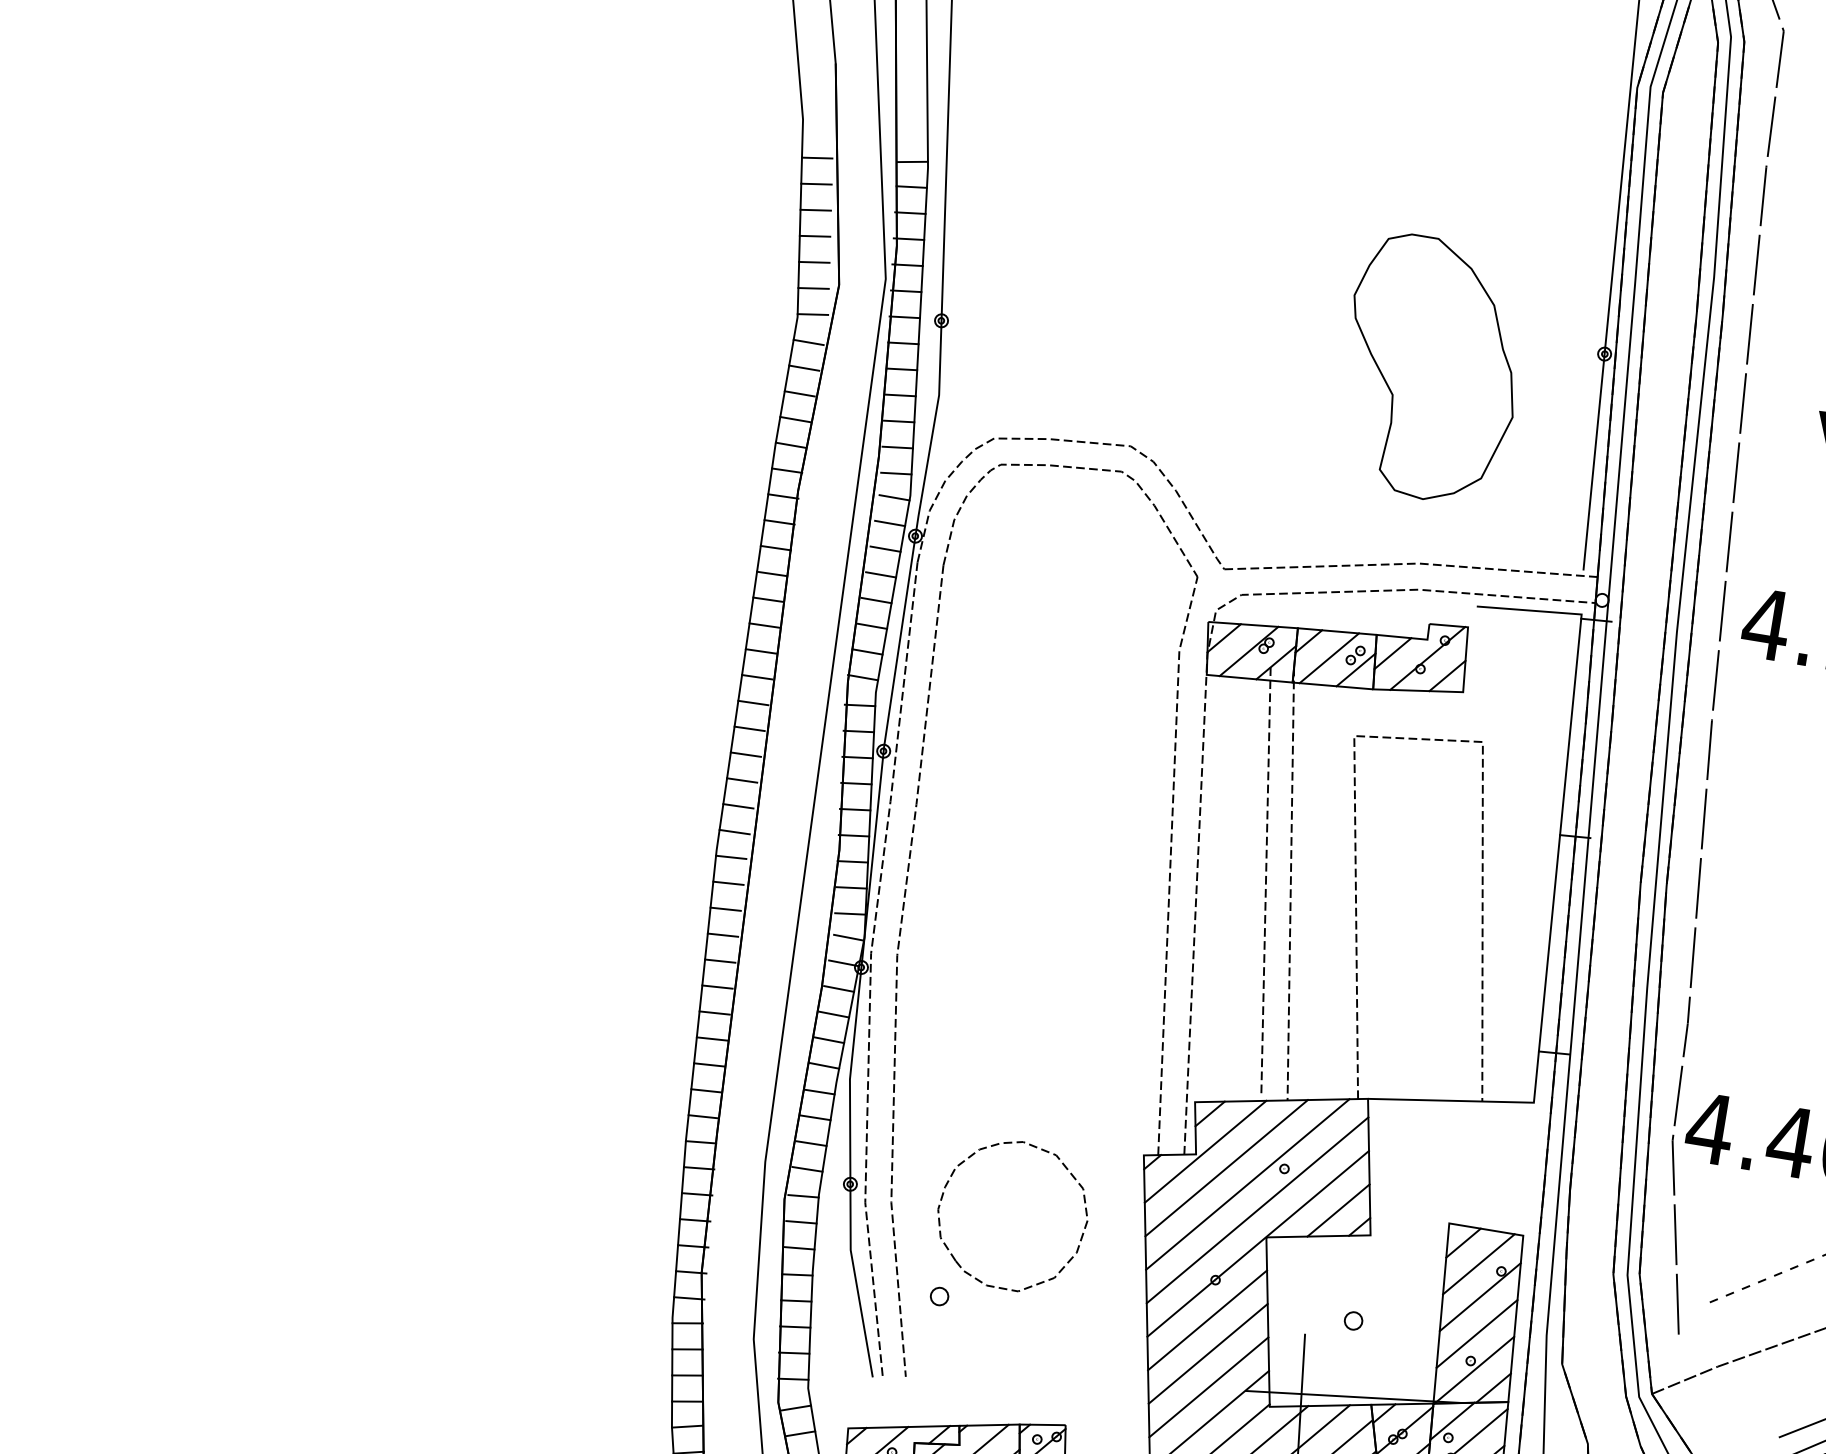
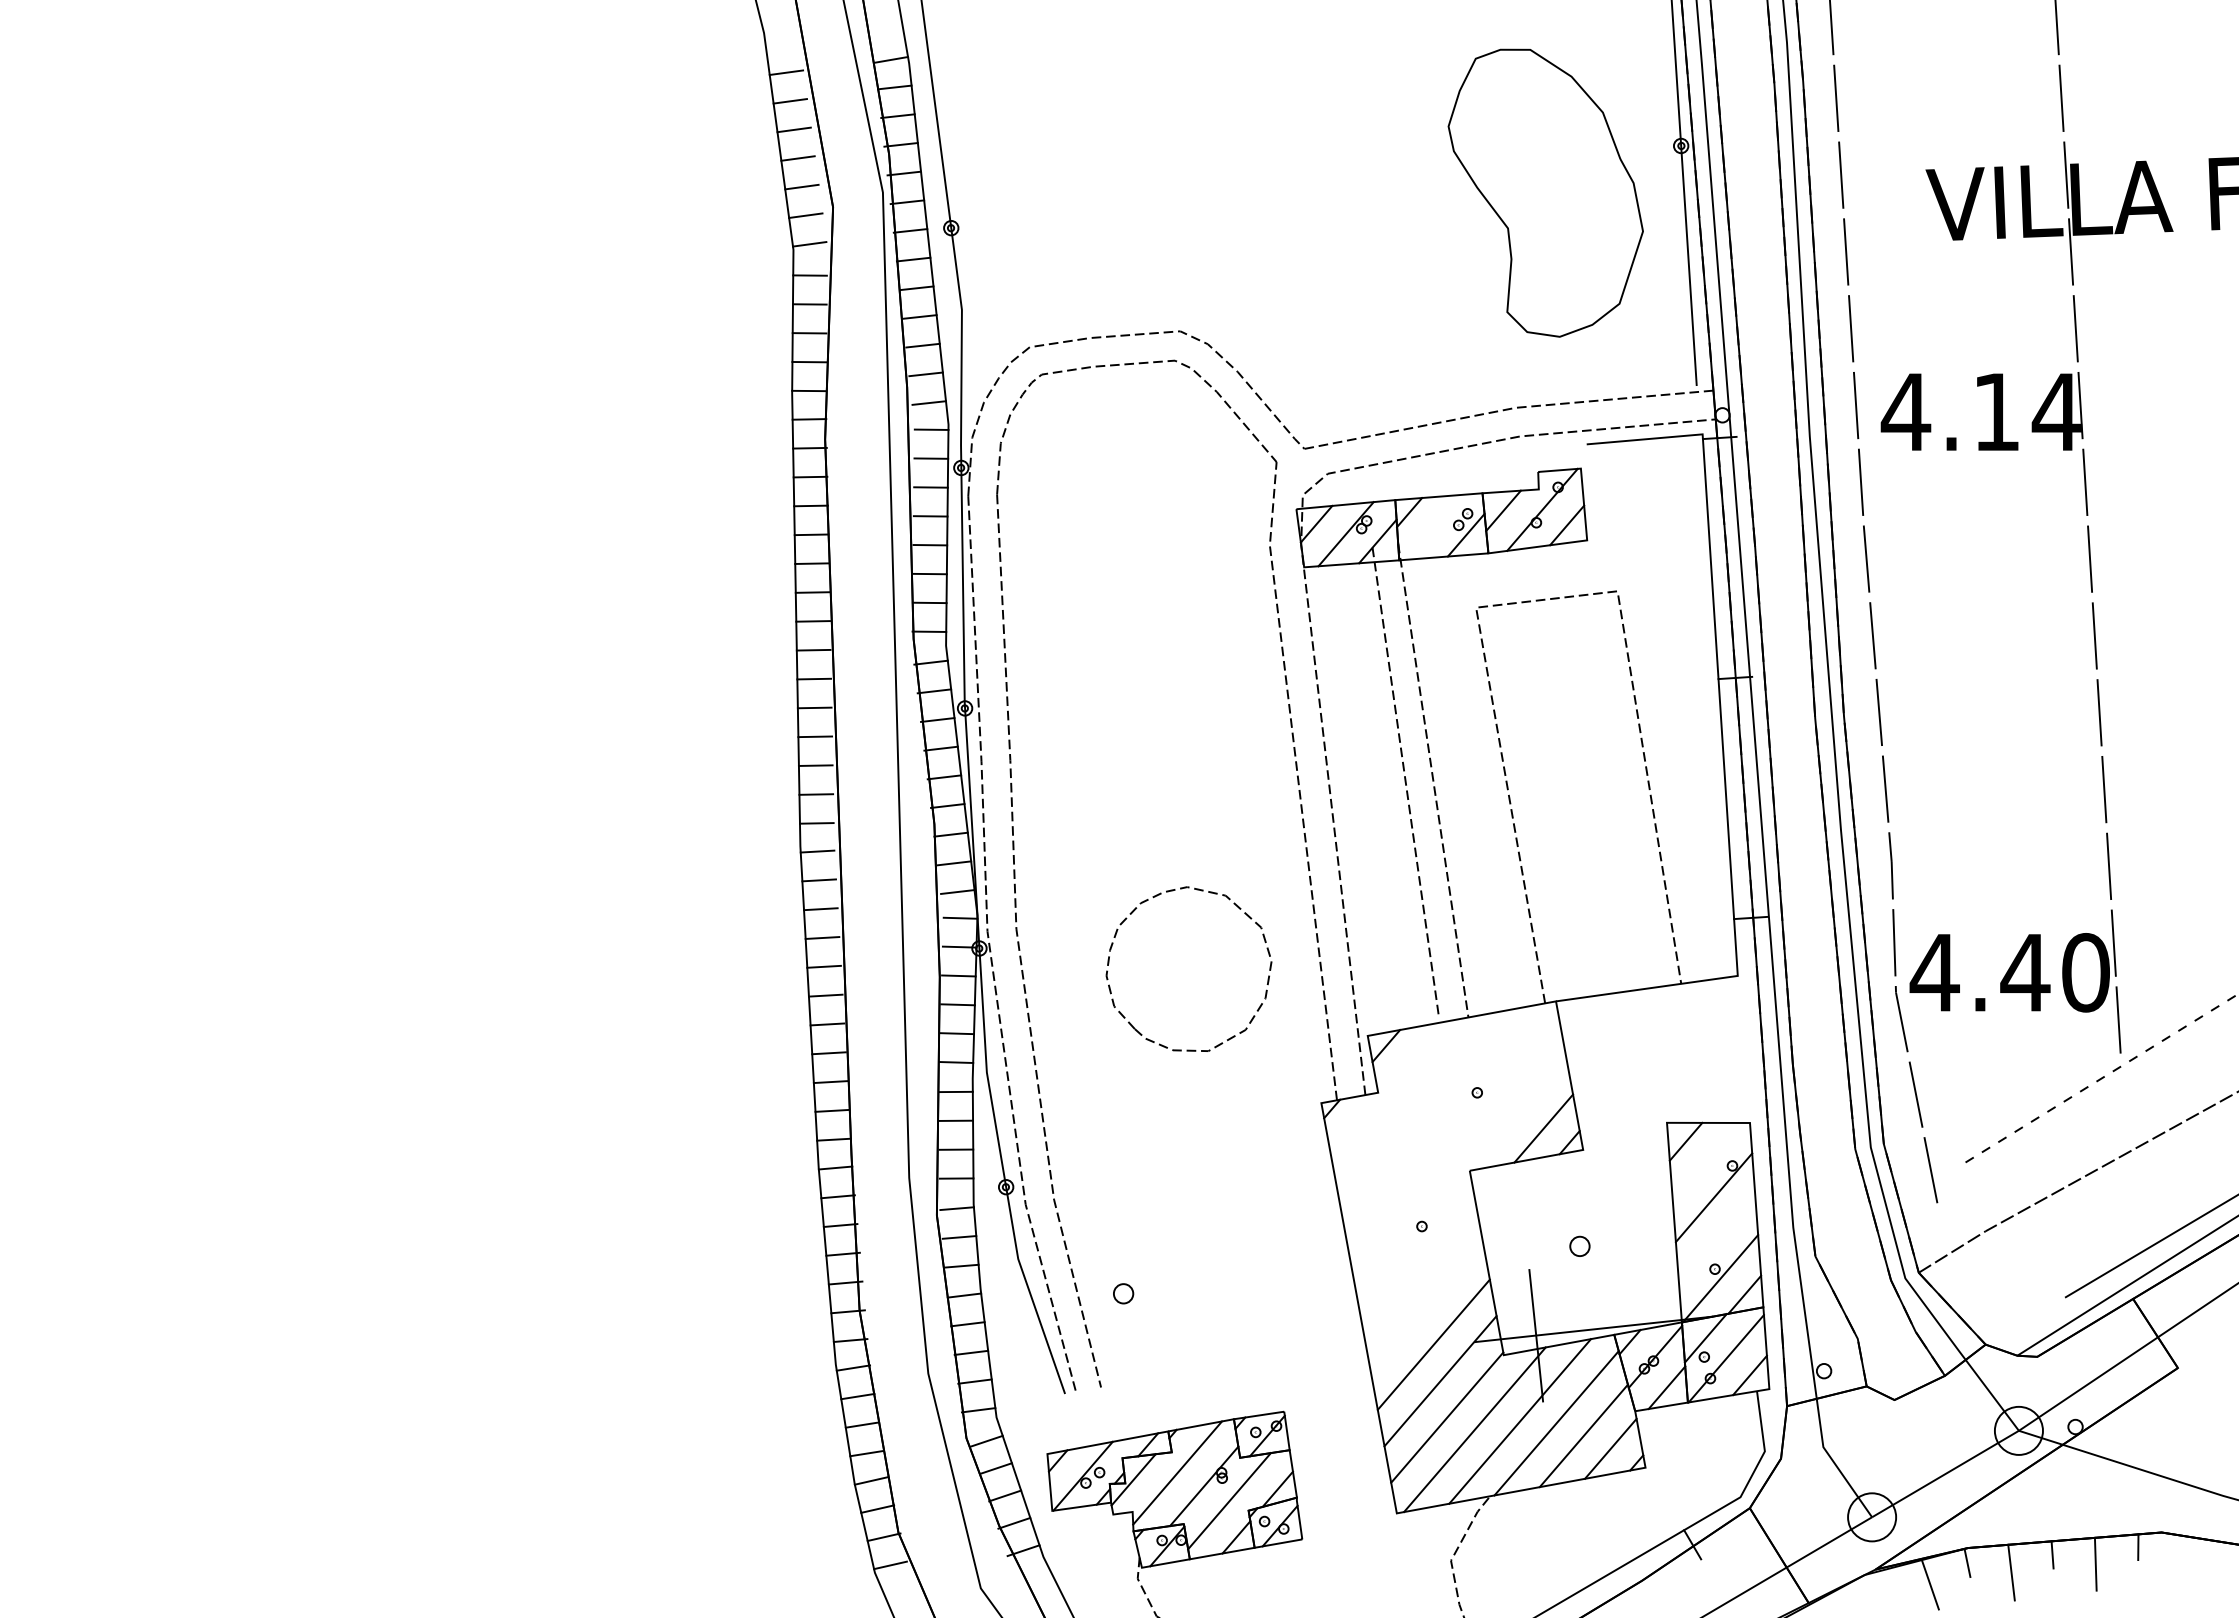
part: (1431, 368) -> (1545, 192), moved
line: (1329, 657) -> (1434, 526), removed
line: (1205, 1151) -> (1387, 1087), removed
line: (1226, 1168) -> (1413, 1102), removed
part: (1066, 1169) -> (1239, 909), moved
line: (1247, 1184) -> (1439, 1116), removed
line: (1256, 1209) -> (1454, 1142), removed
line: (1257, 1243) -> (1461, 1179), removed
line: (1478, 1263) -> (1706, 1161), removed
line: (1207, 1320) -> (1420, 1271), removed
line: (1476, 1333) -> (1716, 1238), removed
line: (1208, 1354) -> (1427, 1308), removed

